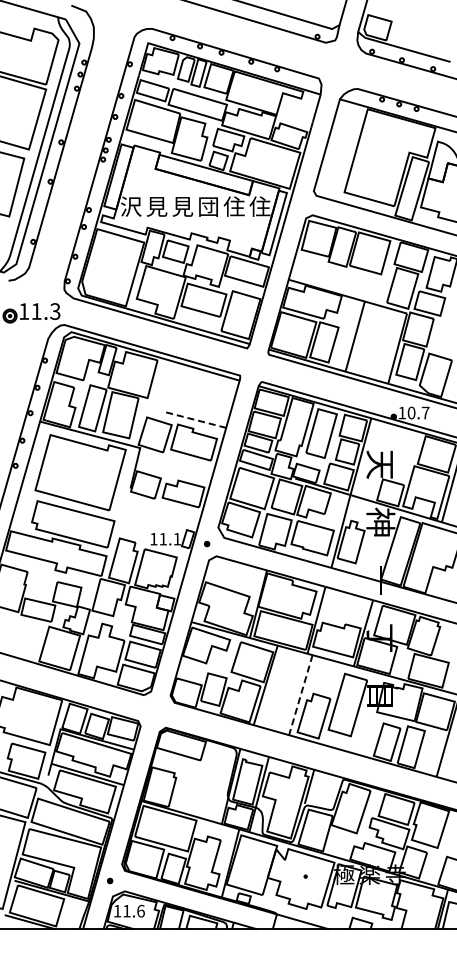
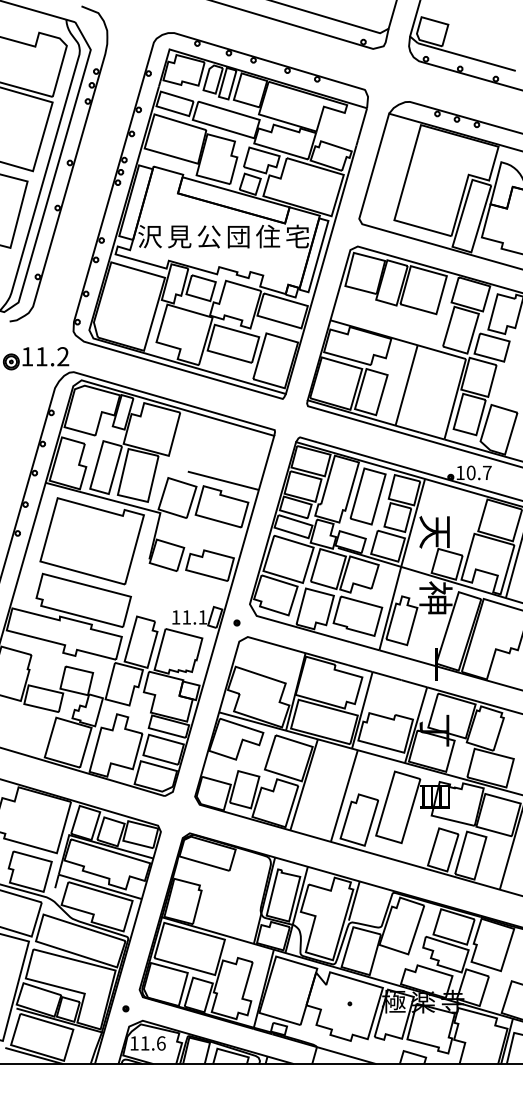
text: (182, 206) -> (208, 236), 見 -> 公
text: (259, 206) -> (297, 236), 住 -> 宅
text: (55, 311) -> (63, 356), 11.3 -> 11.2
line: (194, 419) -> (222, 480), dashed -> solid
line: (300, 695) -> (343, 796), dashed -> solid

